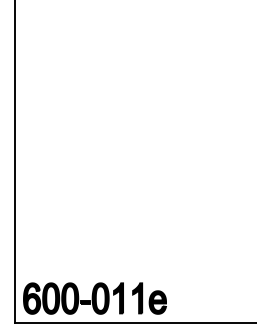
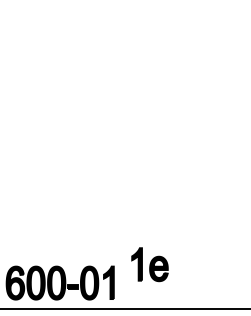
part: (149, 298) -> (149, 264), moved

